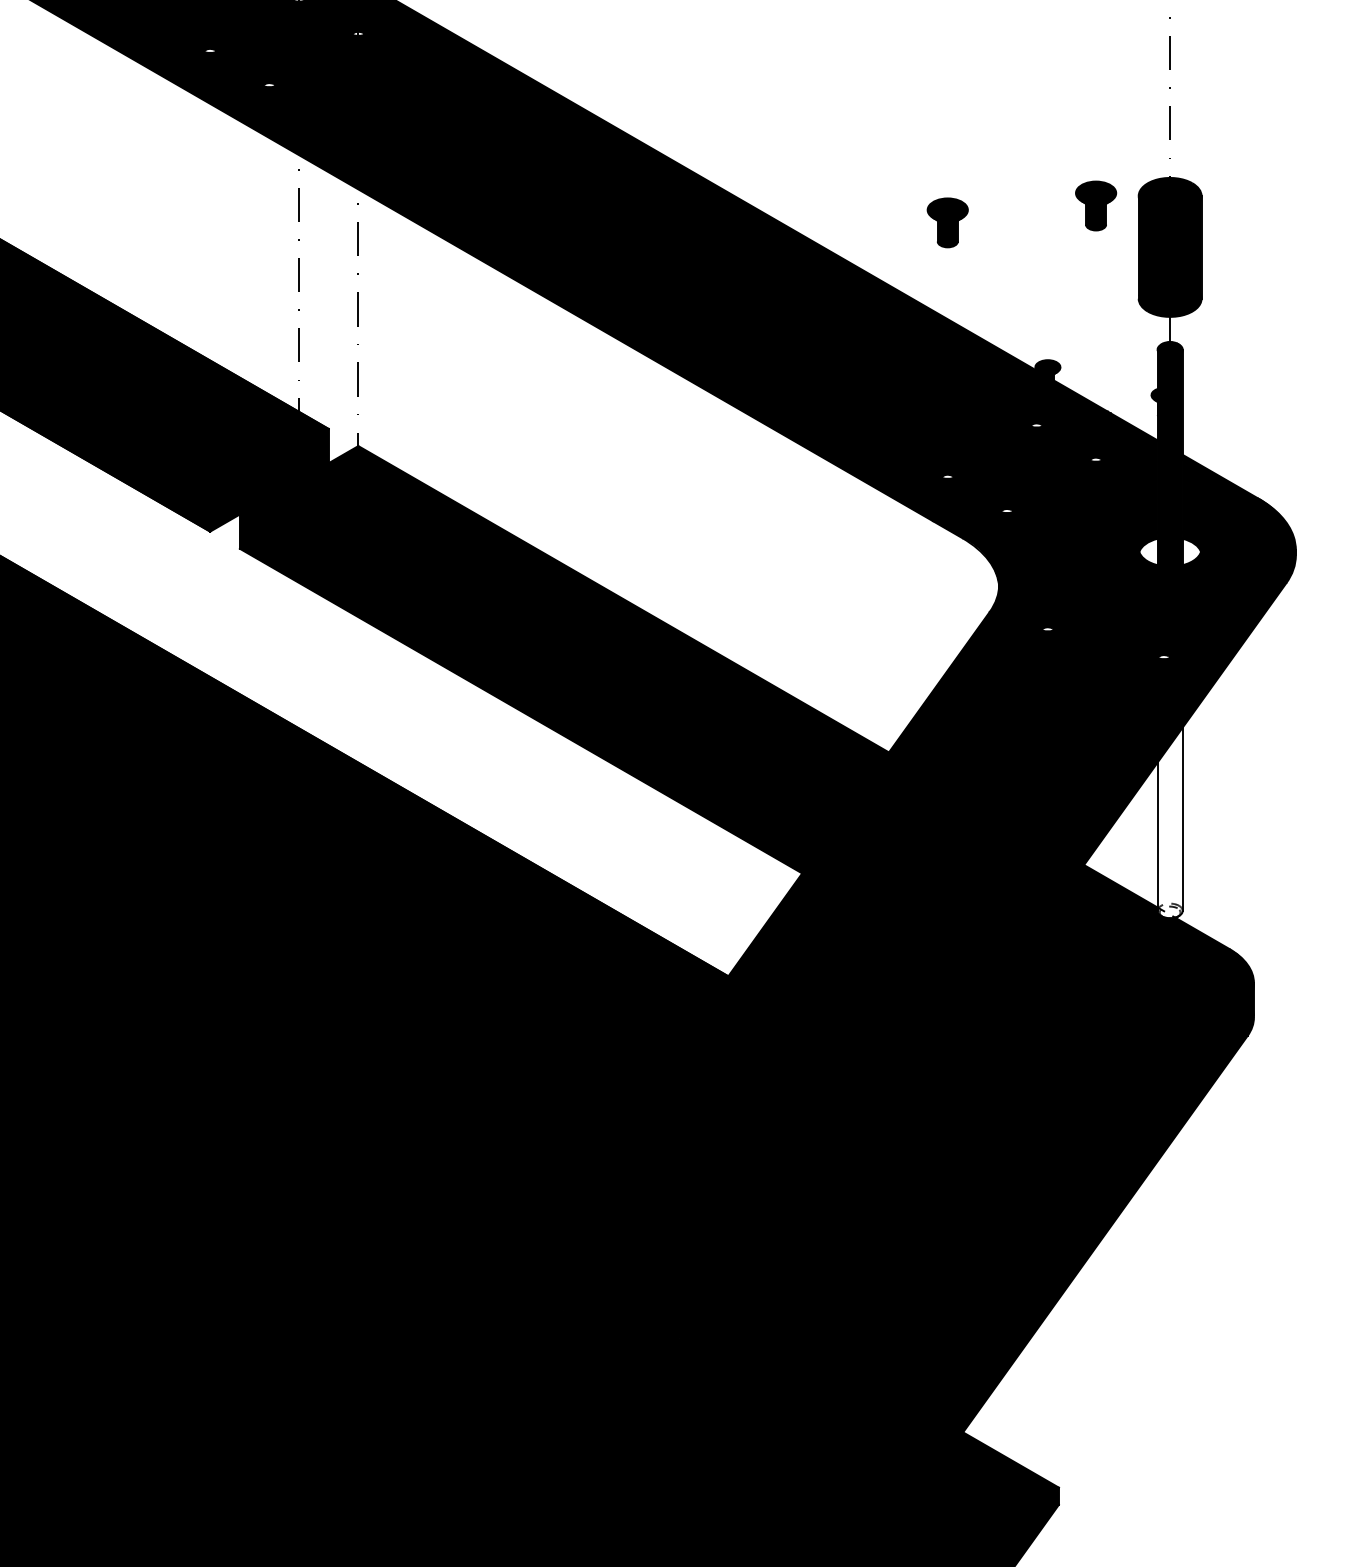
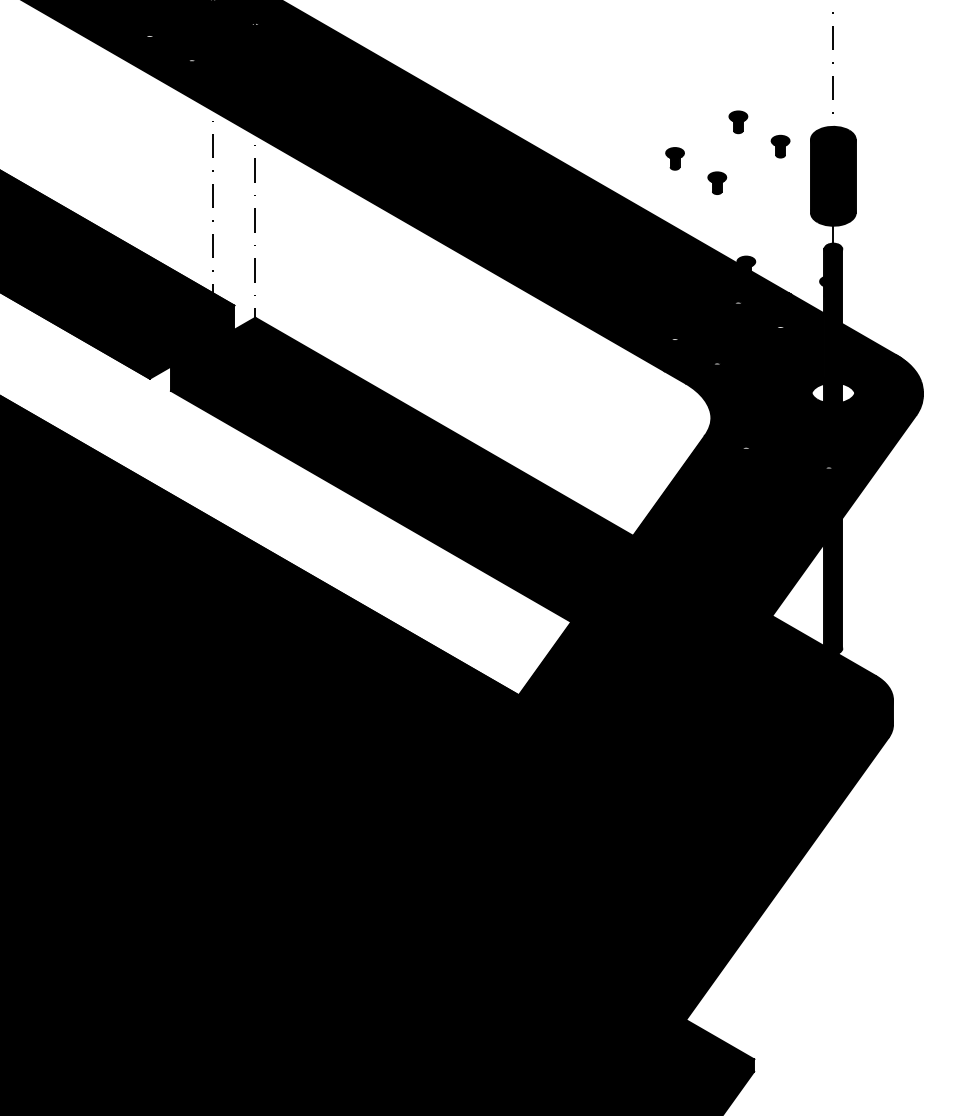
part: (1036, 171) -> (738, 122), added
part: (1095, 205) -> (780, 146), size x0.62
part: (947, 222) -> (674, 158), size x0.62
part: (1006, 257) -> (716, 183), added
fill: (1169, 822) -> (832, 585), added

